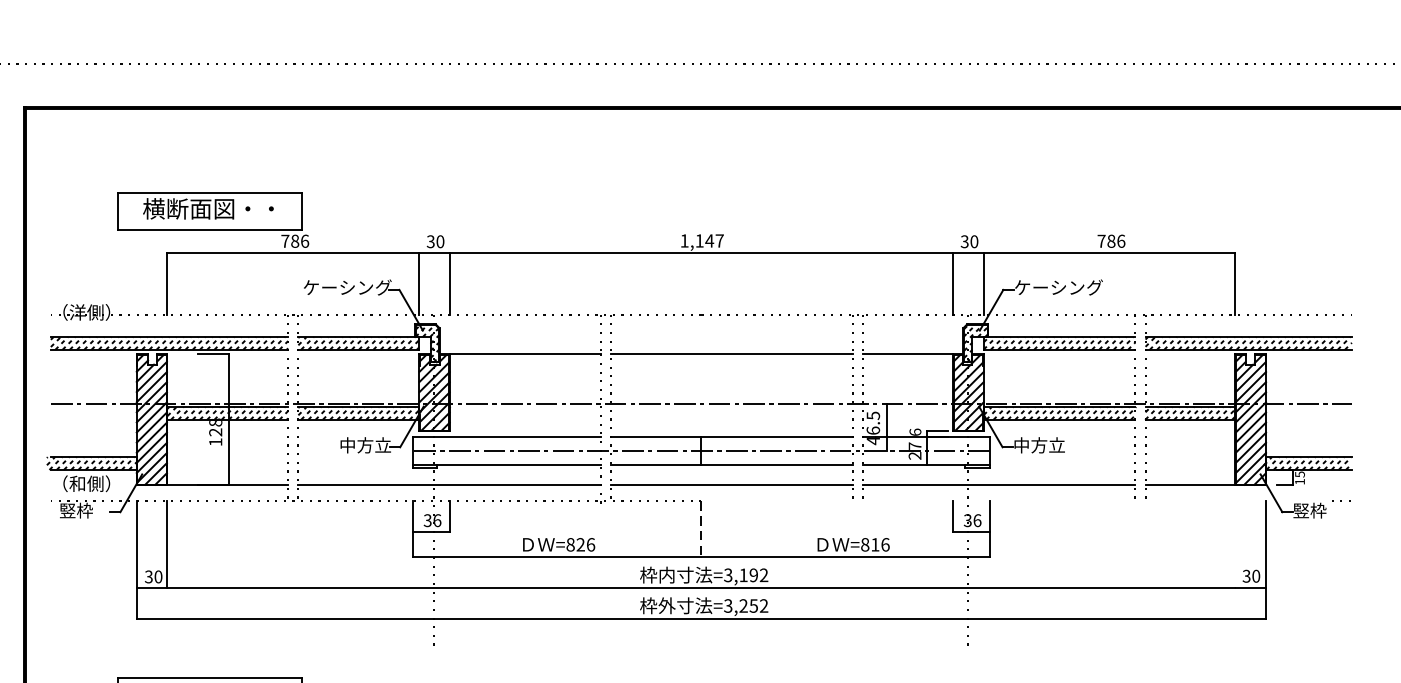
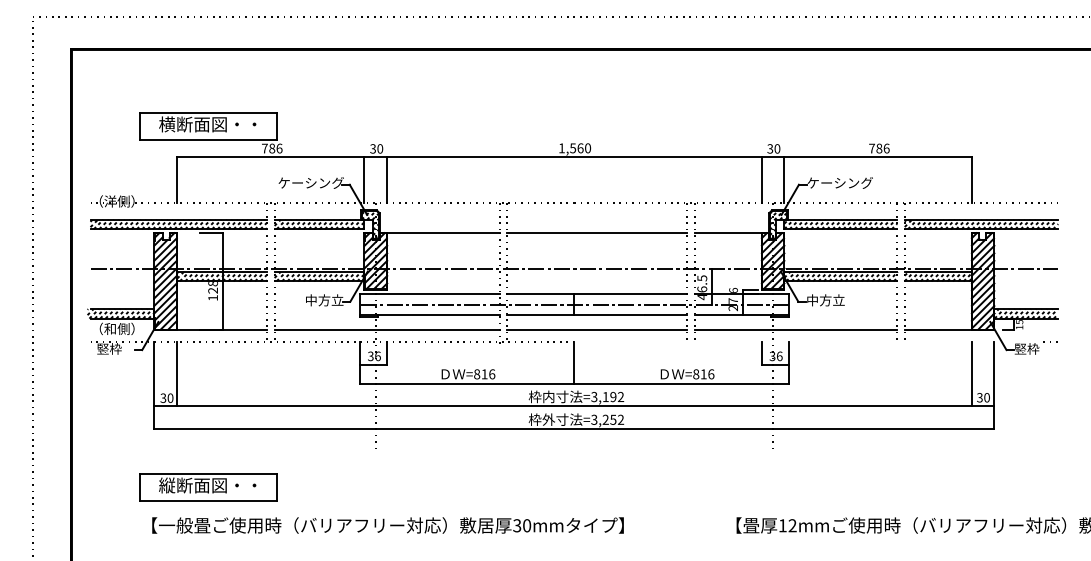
text: (709, 241) -> (580, 148), 1,147 -> 1,560
line: (701, 528) -> (574, 362), dashed -> solid
text: (580, 545) -> (484, 374), =826 -> =816
line: (1235, 545) -> (971, 374), added

